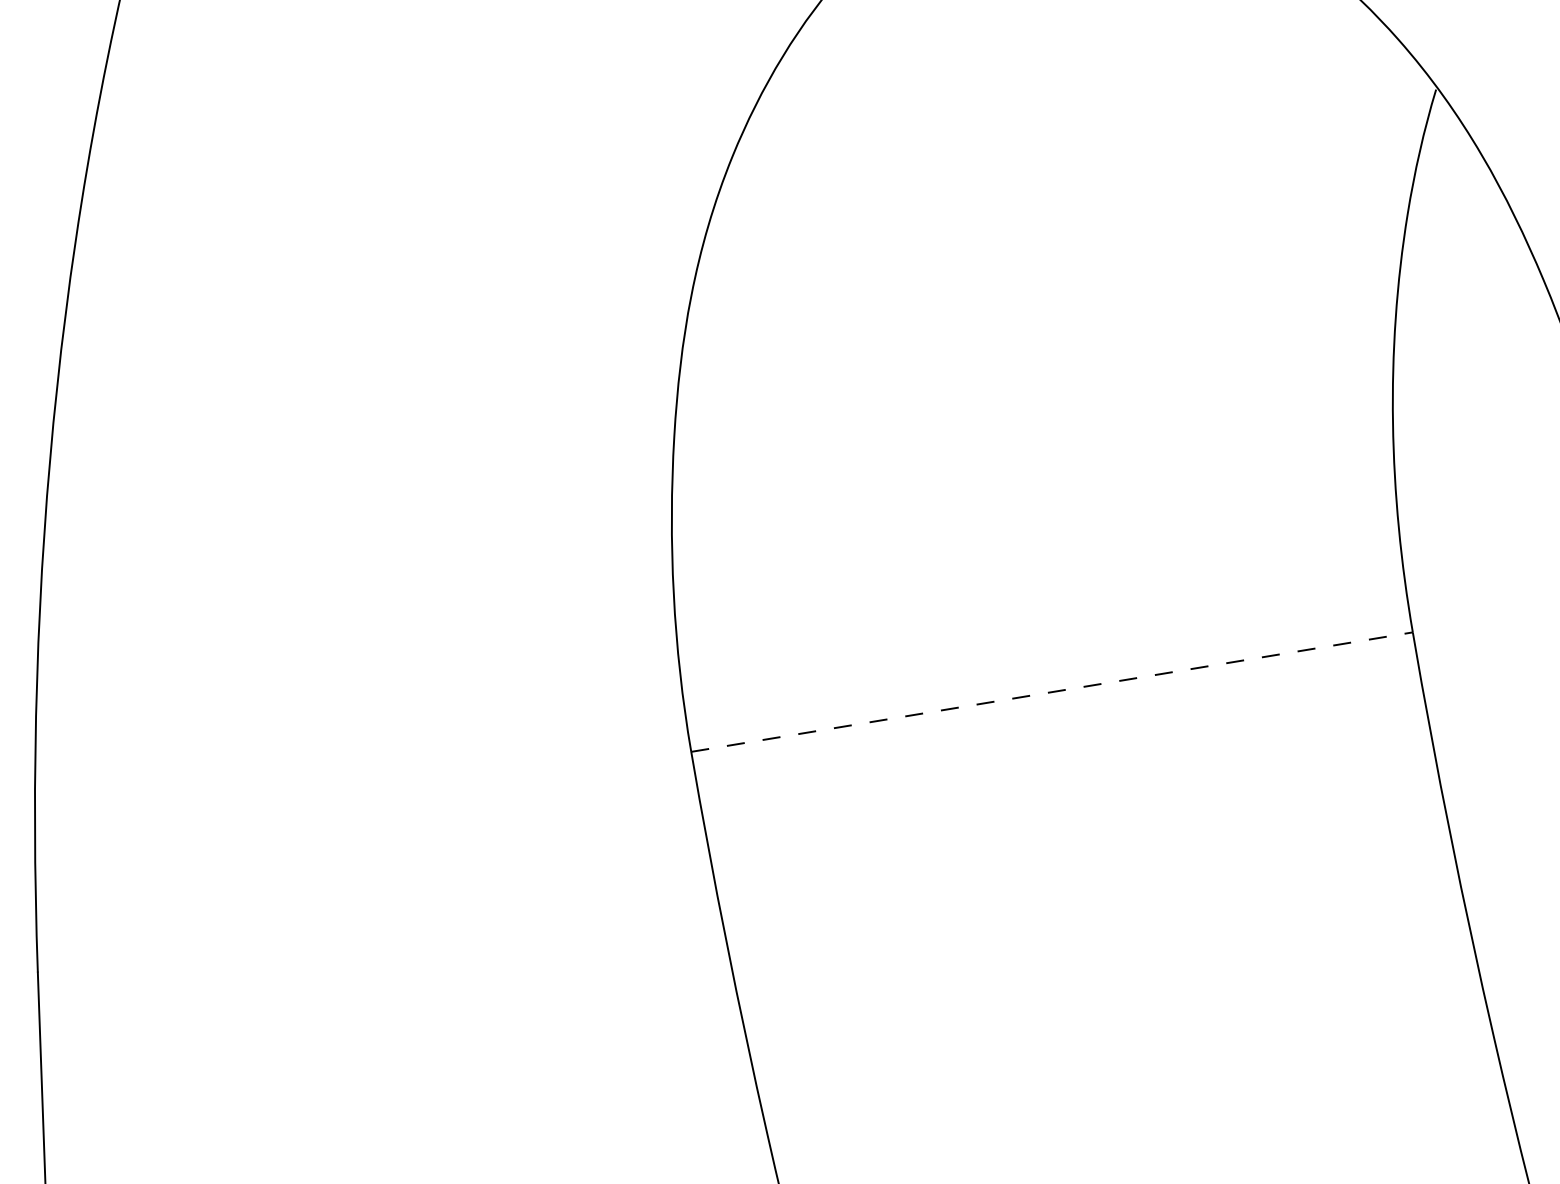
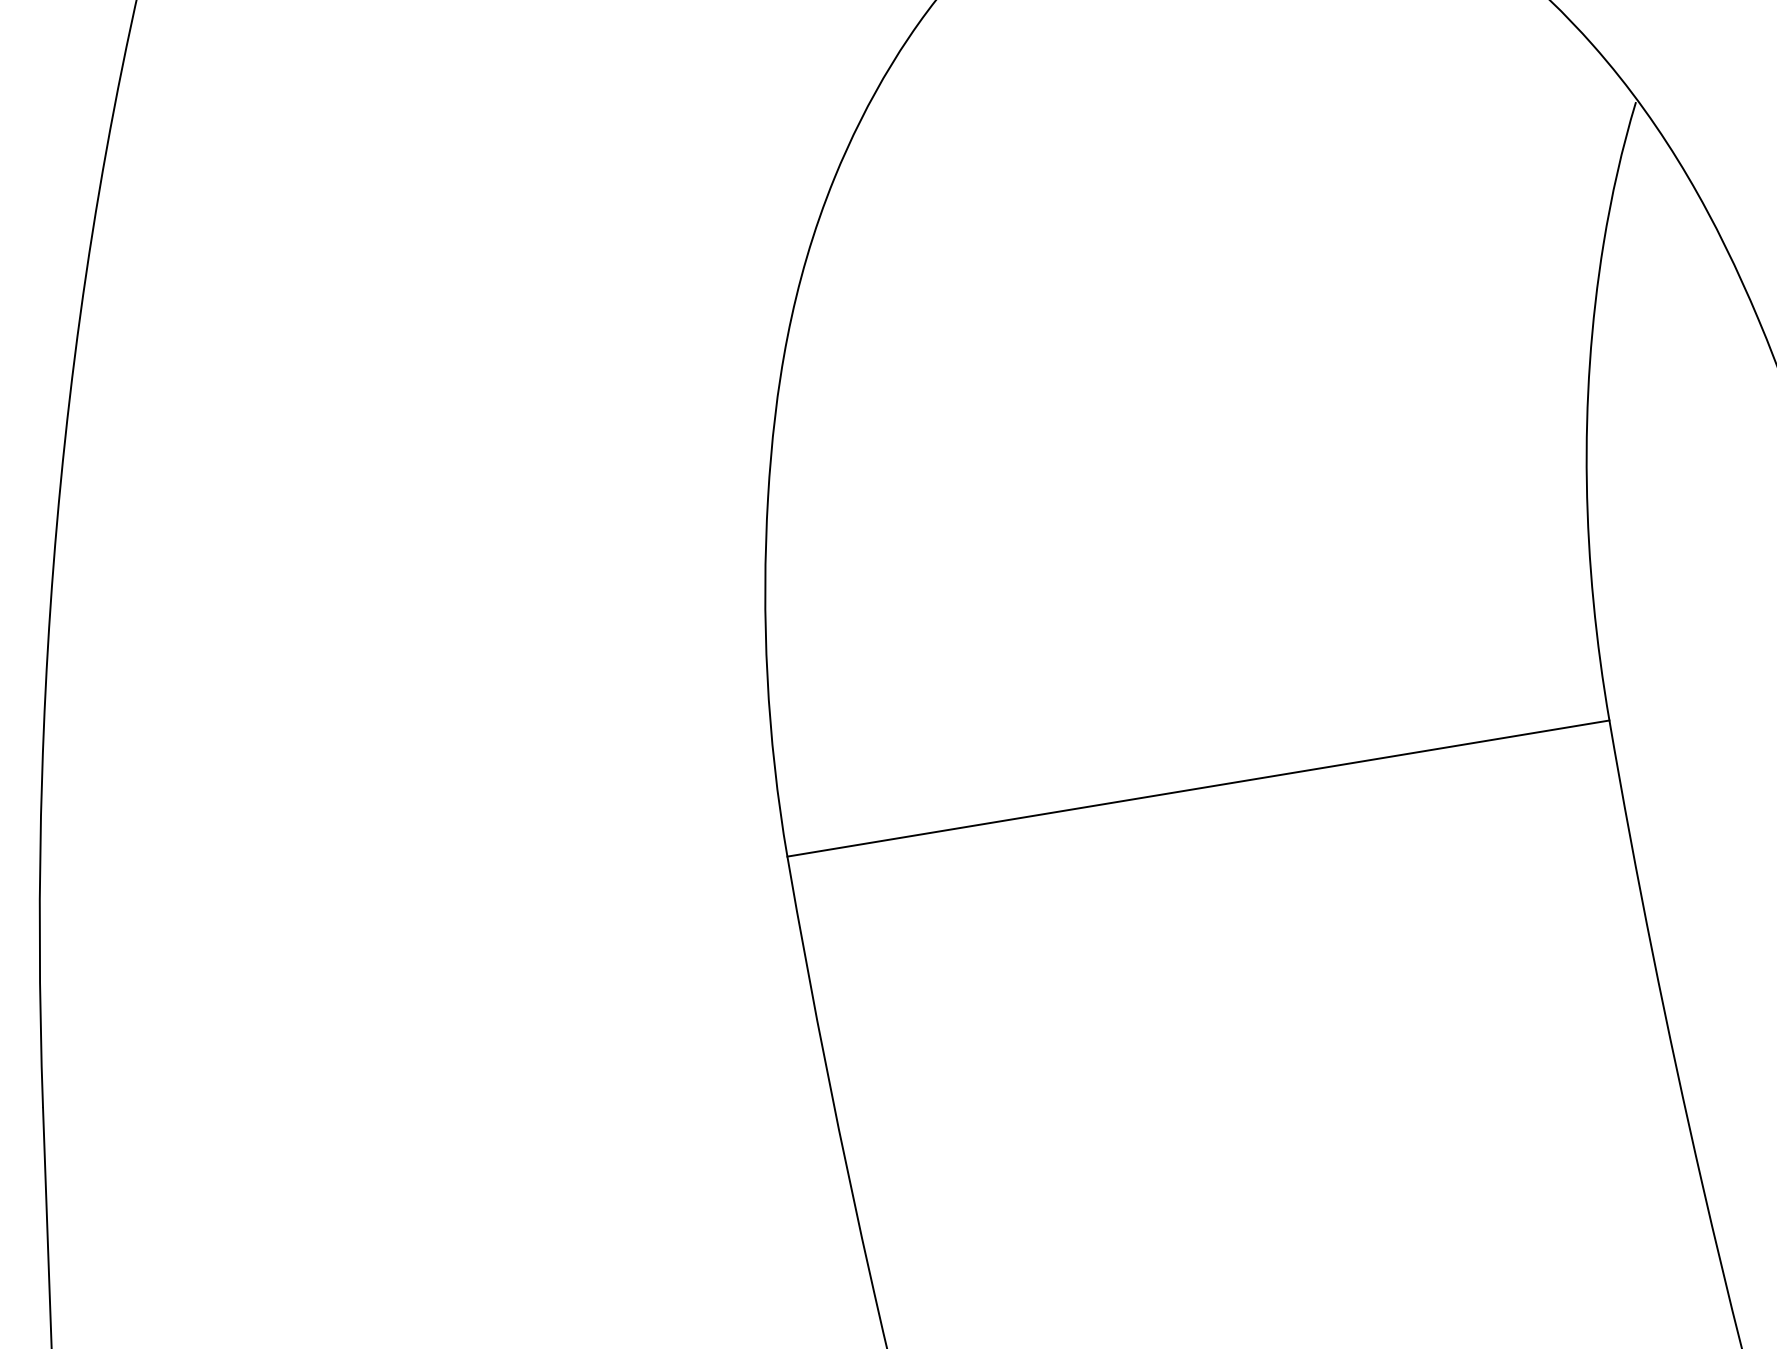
line: (1052, 692) -> (1198, 788), dashed -> solid

